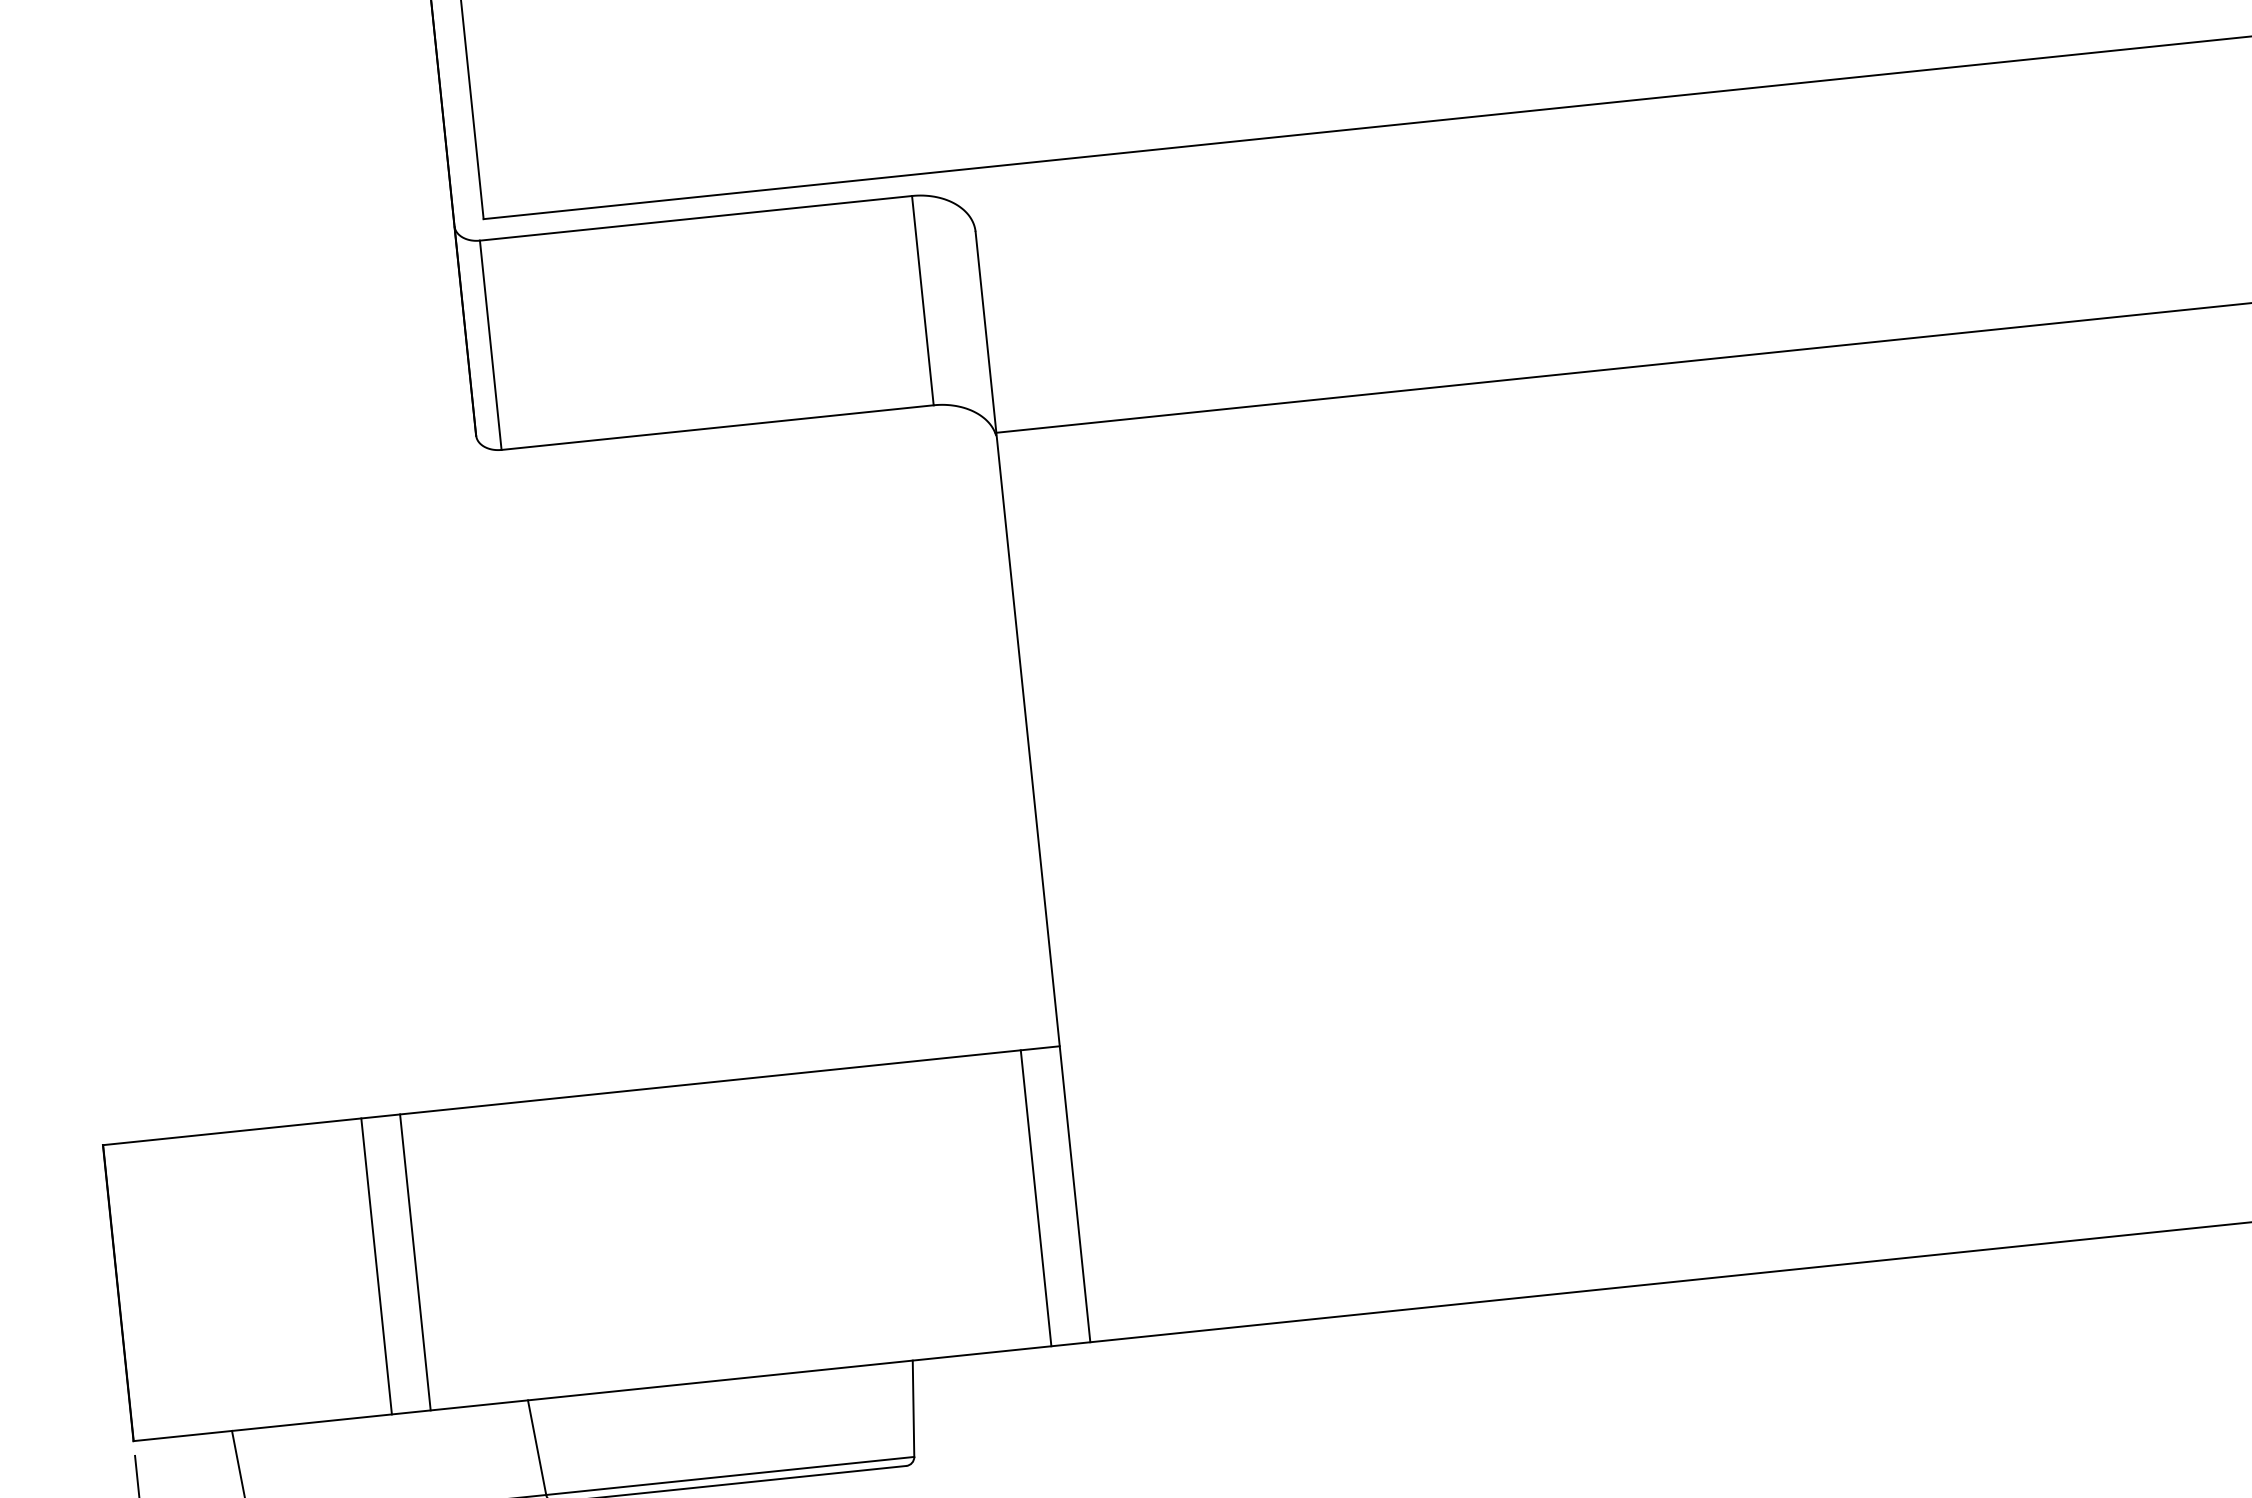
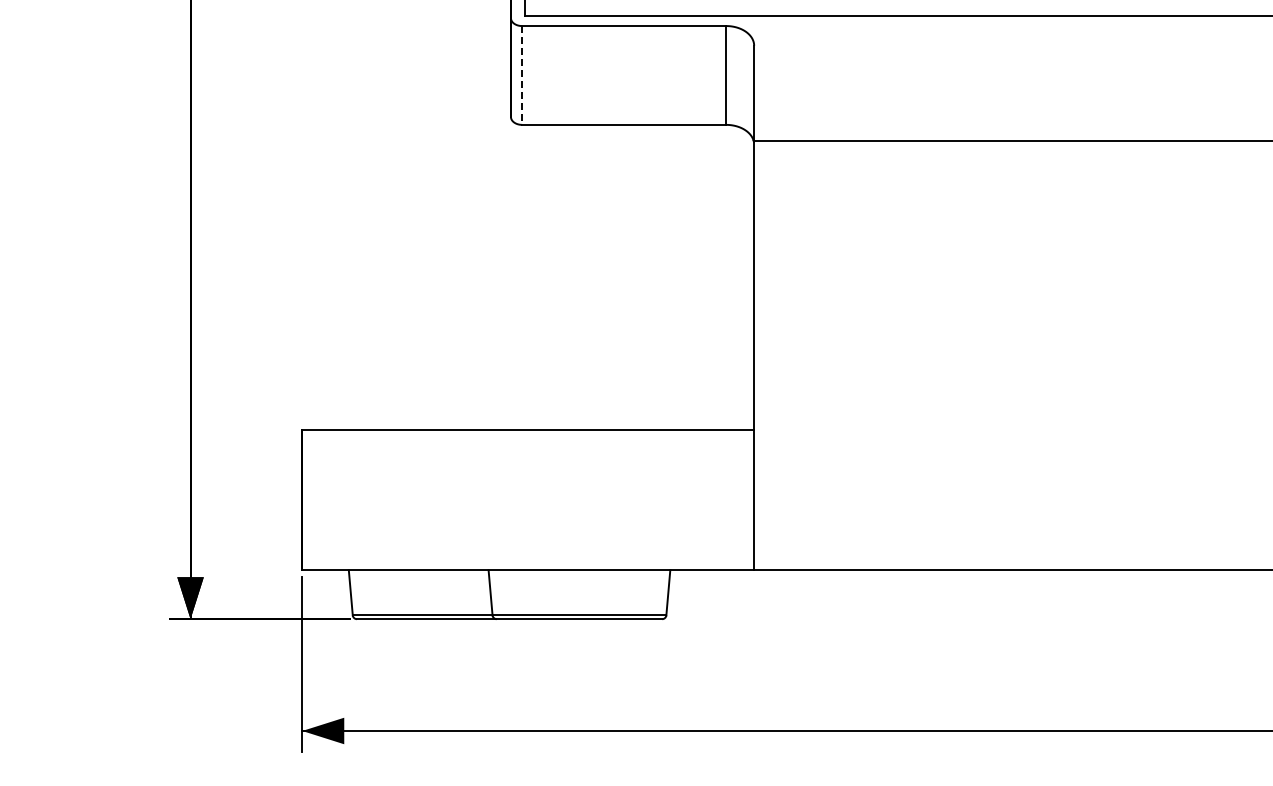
line: (491, 345) -> (522, 75), solid -> dashed
line: (1035, 1198) -> (735, 500), removed
line: (415, 1262) -> (442, 500), removed
line: (376, 1266) -> (424, 500), removed

